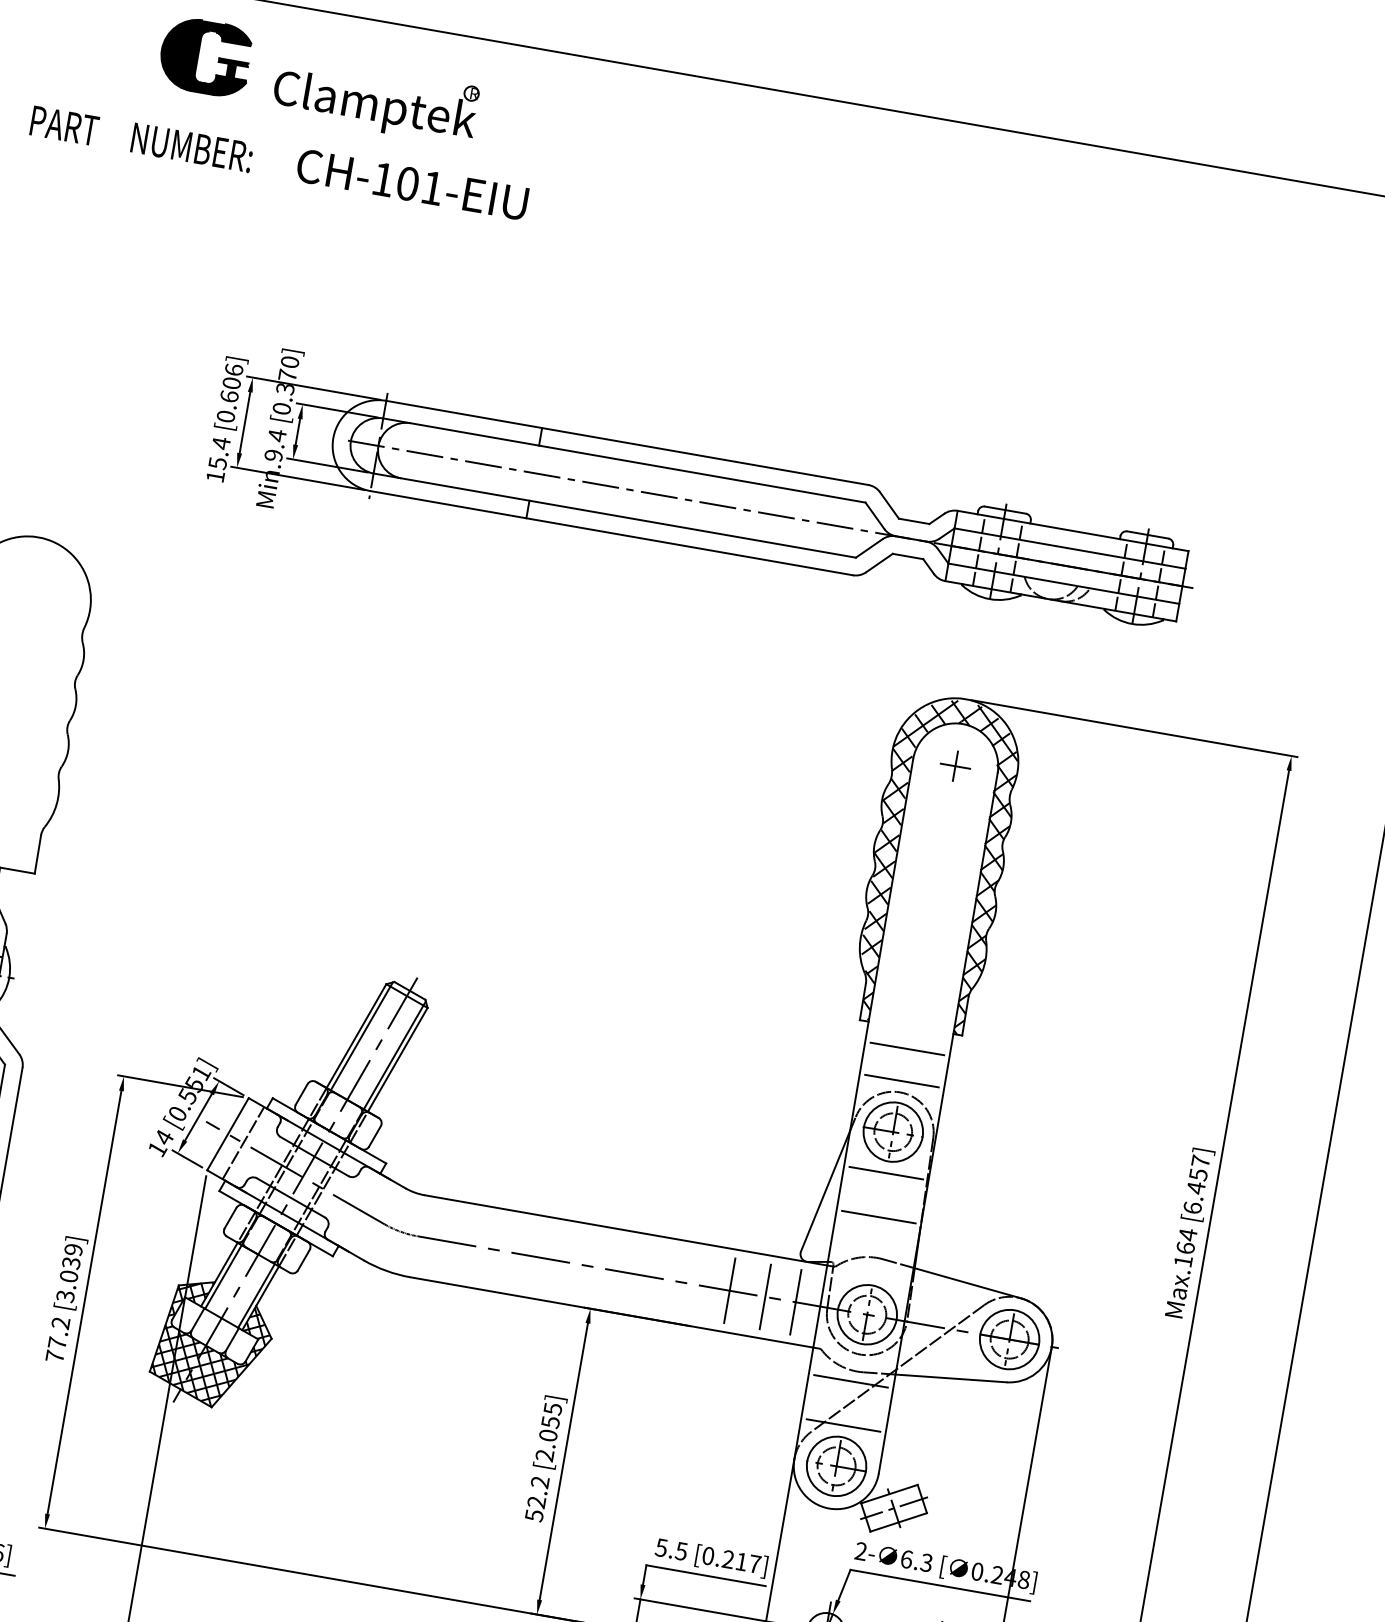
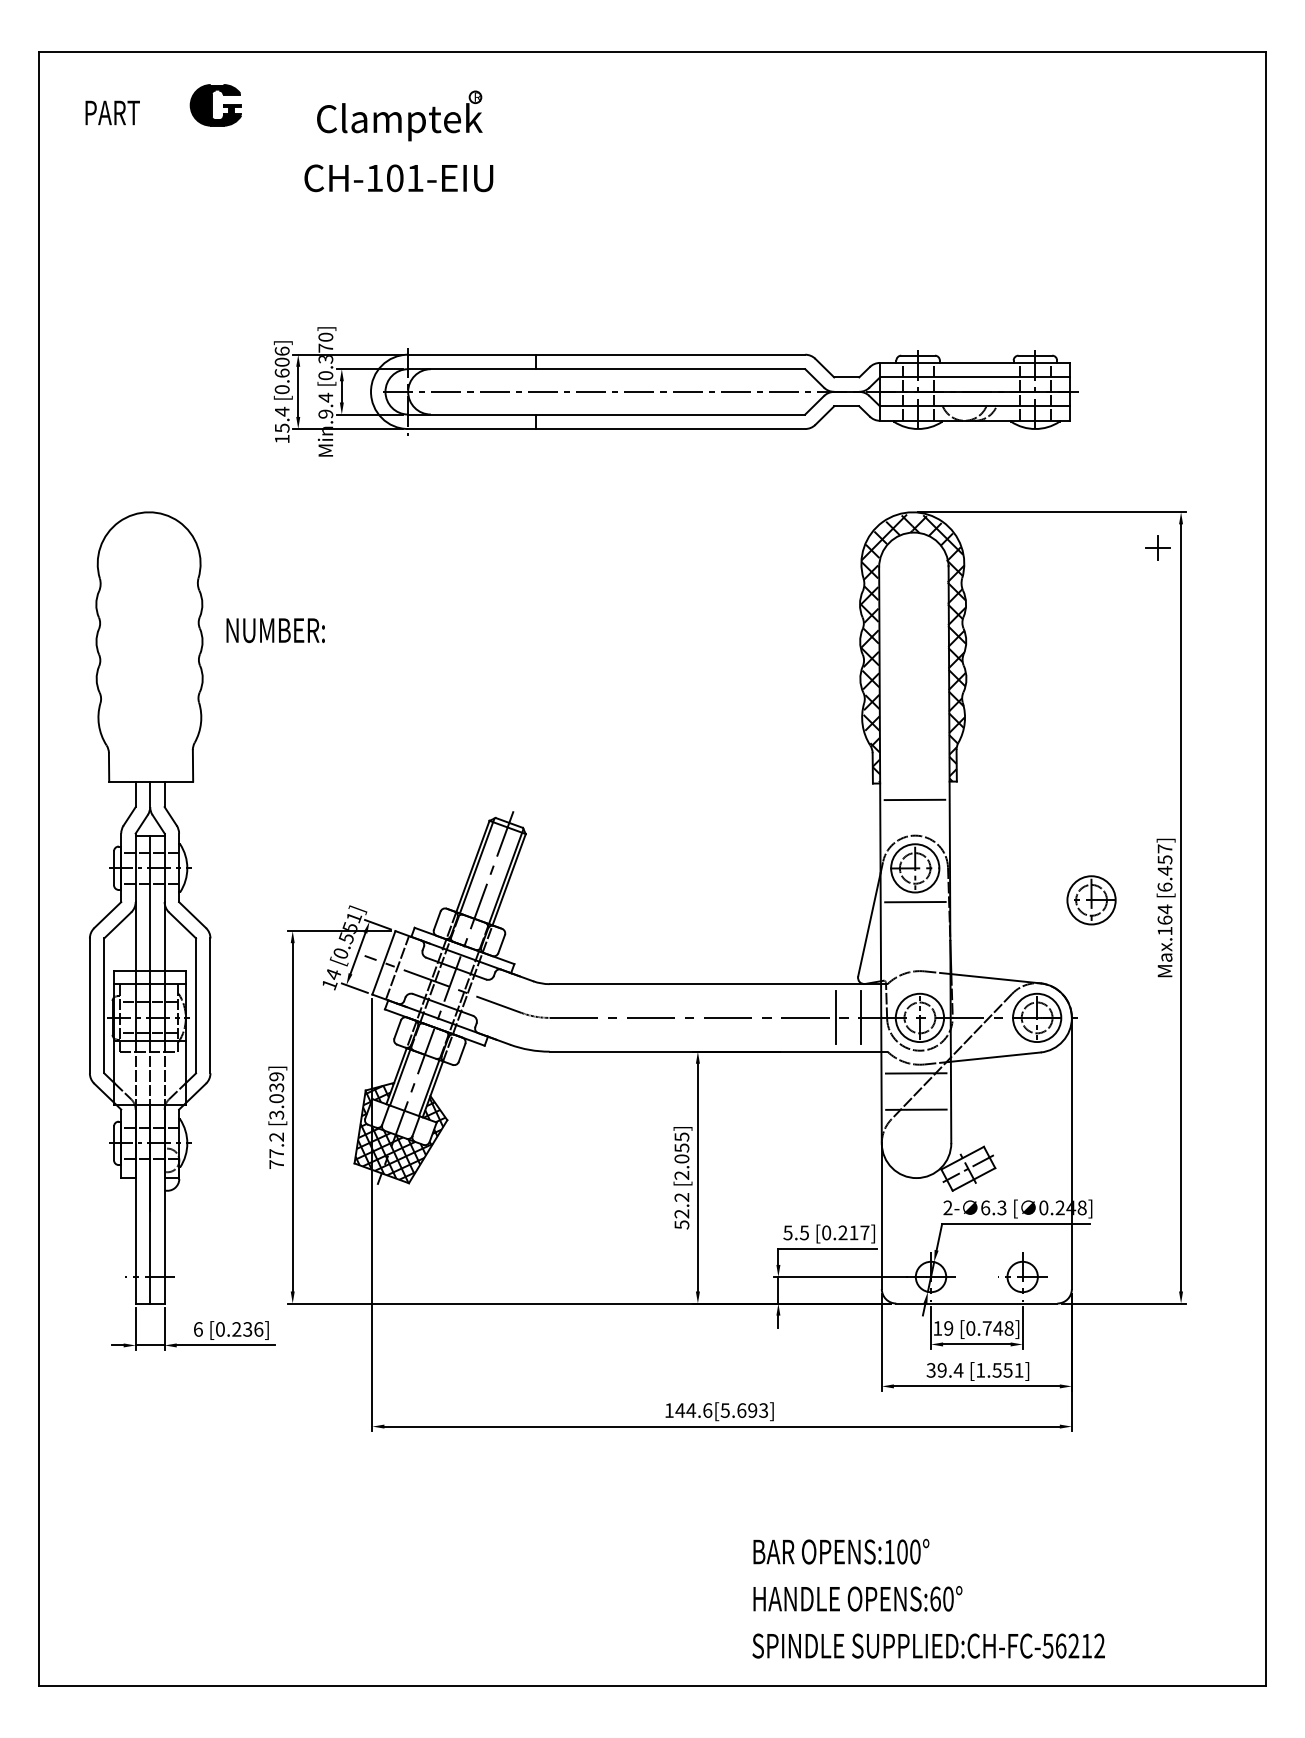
part: (205, 57) -> (215, 105), size x0.7
part: (375, 99) -> (399, 115), moved
text: (64, 125) -> (112, 112), moved
text: (191, 147) -> (275, 630), moved
part: (955, 765) -> (1157, 547), moved
line: (901, 1081) -> (914, 826), removed
line: (878, 1217) -> (915, 938), removed
line: (729, 1290) -> (806, 1017), removed
part: (836, 1466) -> (1091, 900), moved

